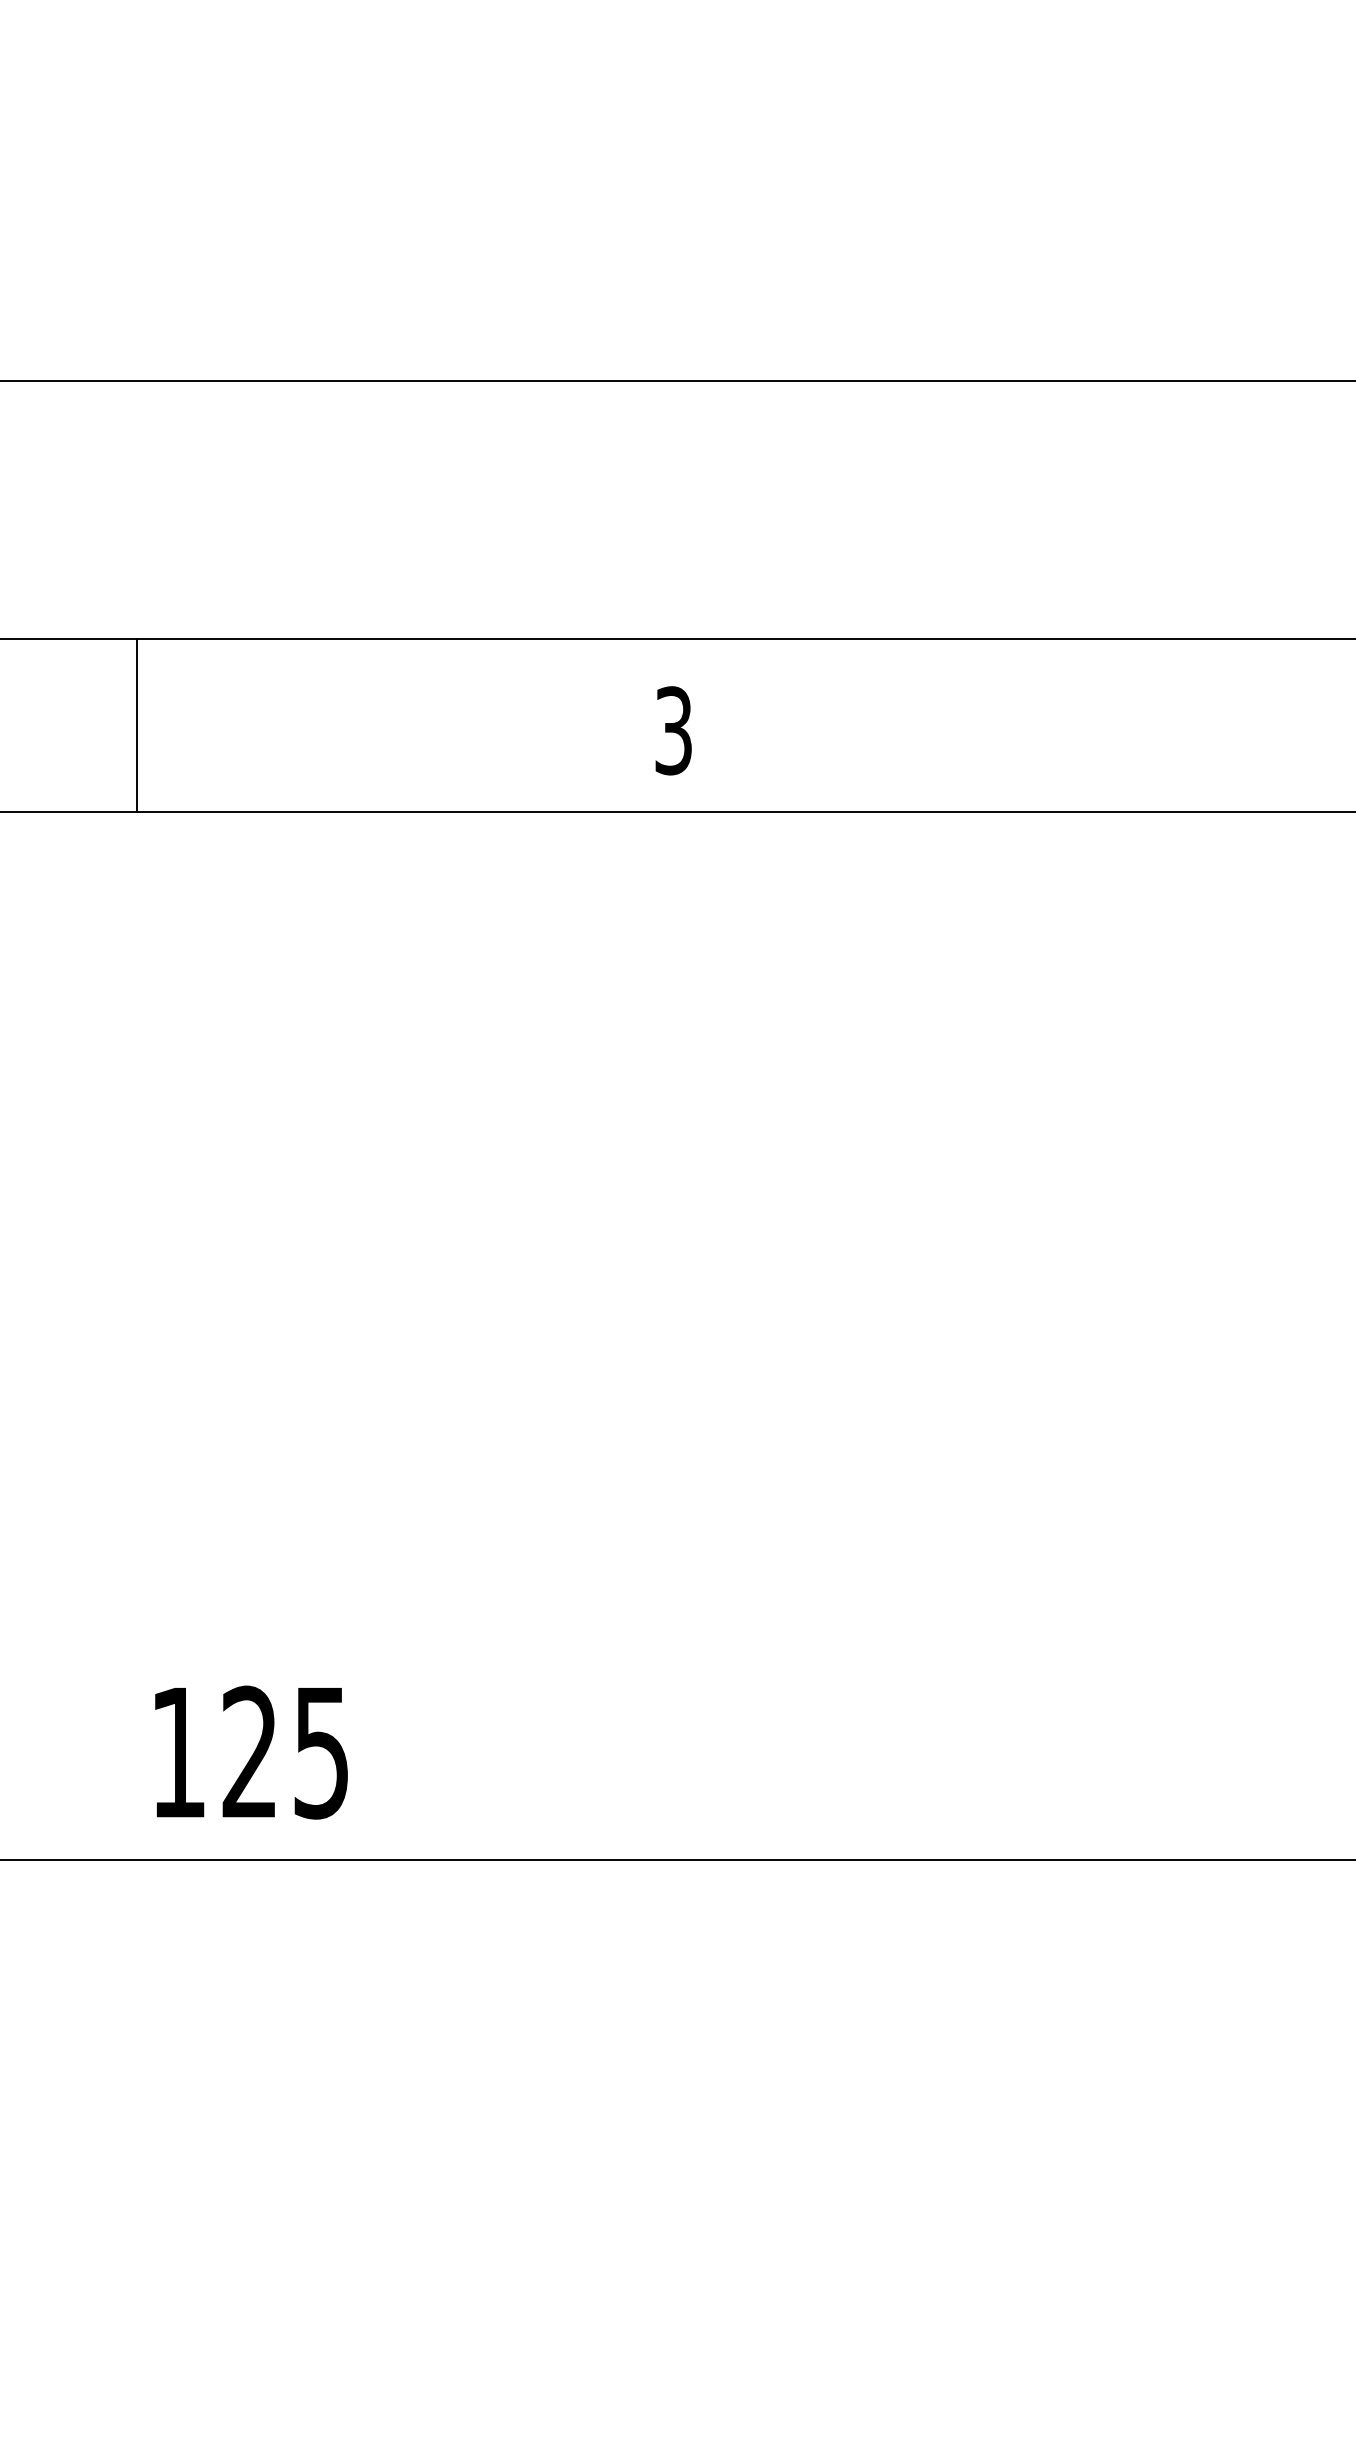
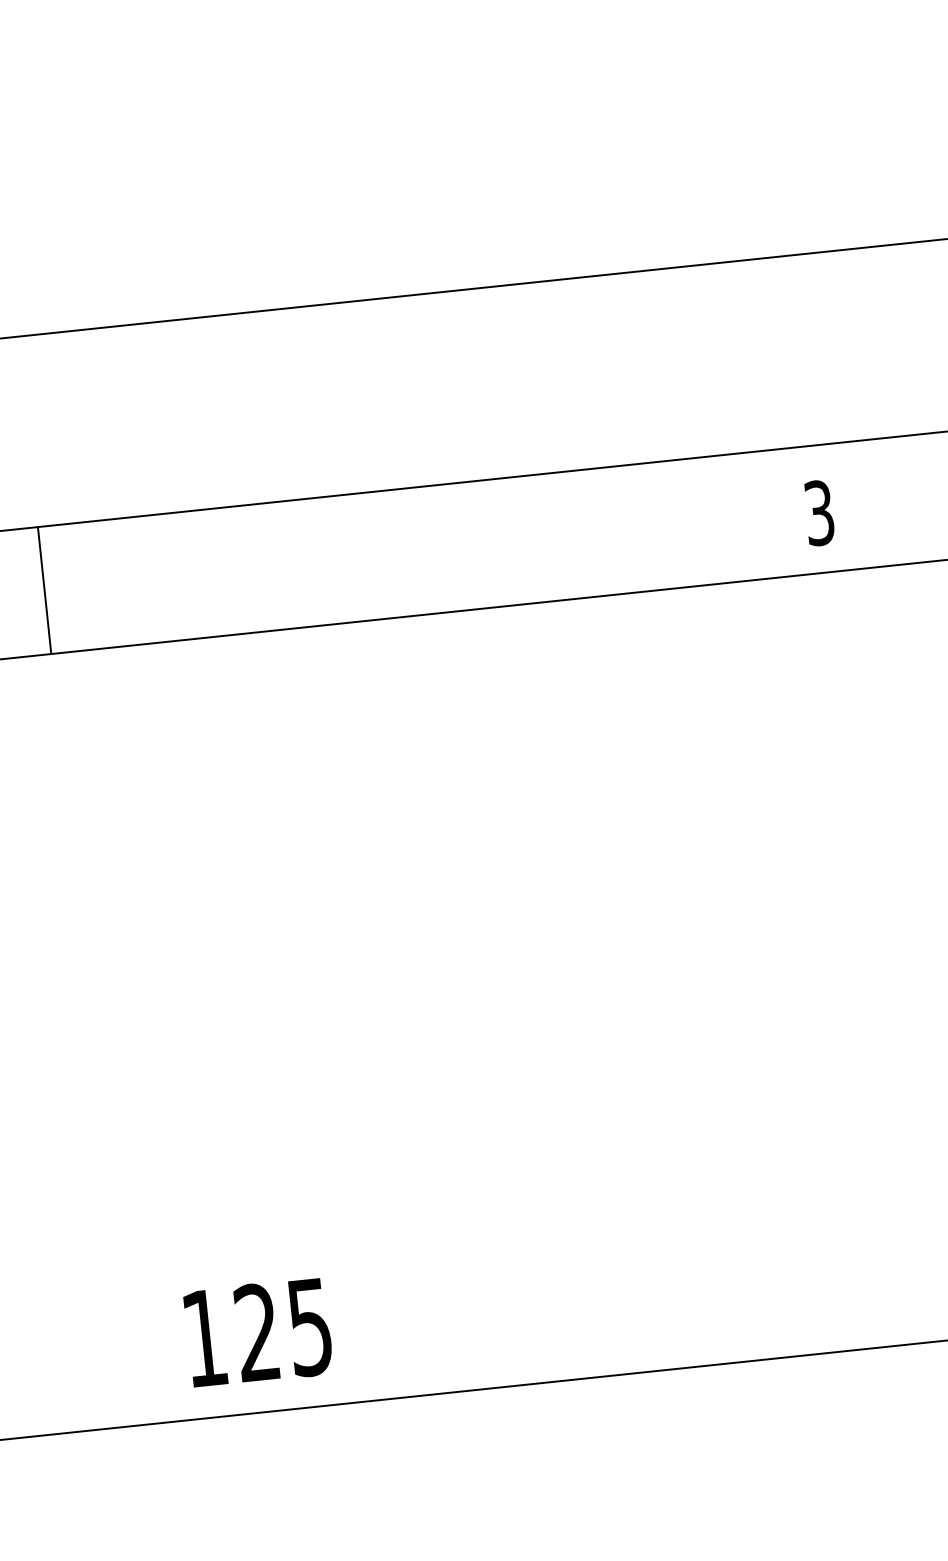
line: (136, 725) -> (44, 590), moved
text: (673, 730) -> (819, 512), moved

